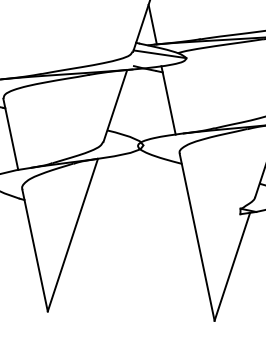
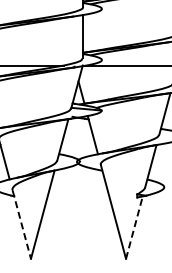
line: (34, 251) -> (21, 225), solid -> dashed
line: (232, 266) -> (134, 227), solid -> dashed

